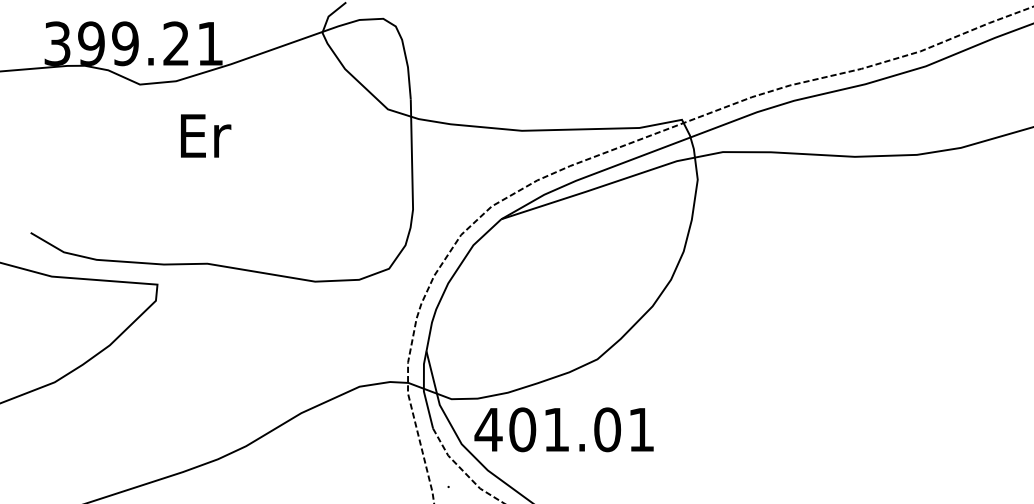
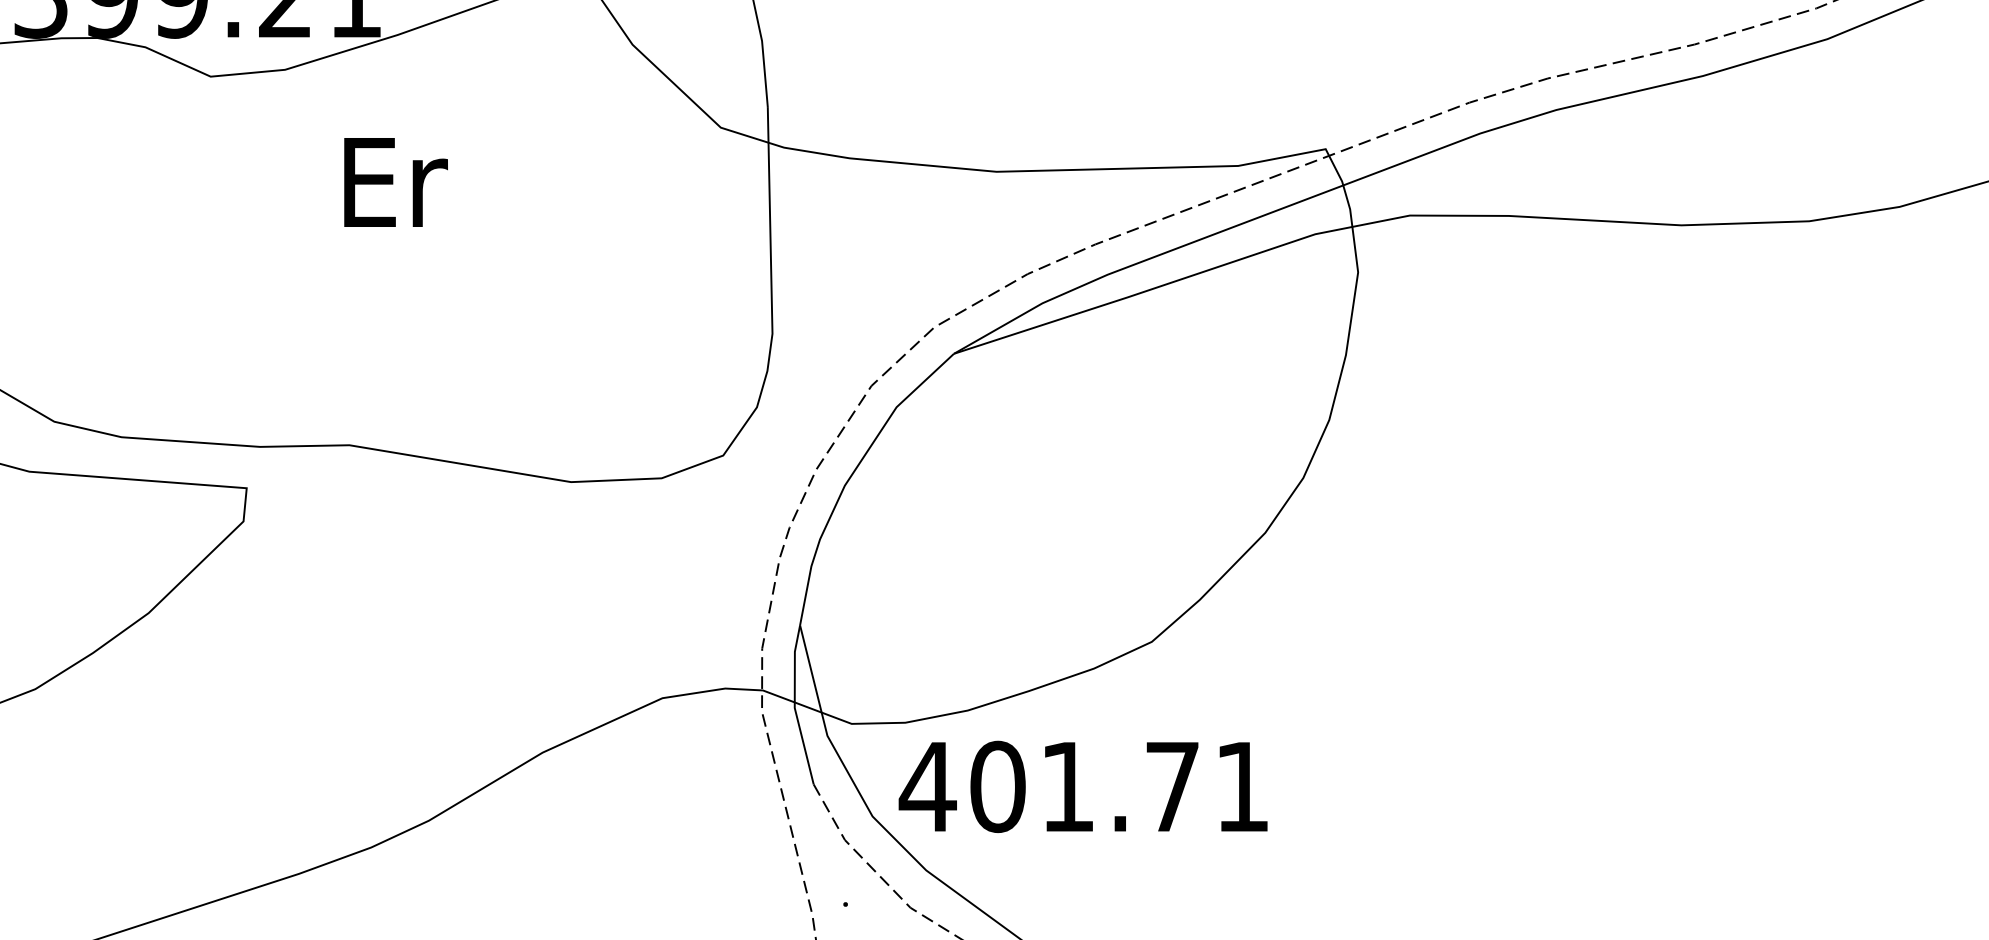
text: (206, 135) -> (396, 181), moved
text: (607, 429) -> (1172, 786), 401.01 -> 401.71

